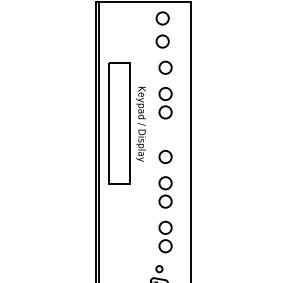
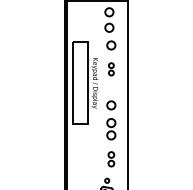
part: (165, 103) -> (111, 69), size x0.6
part: (165, 237) -> (111, 159), size x0.7

